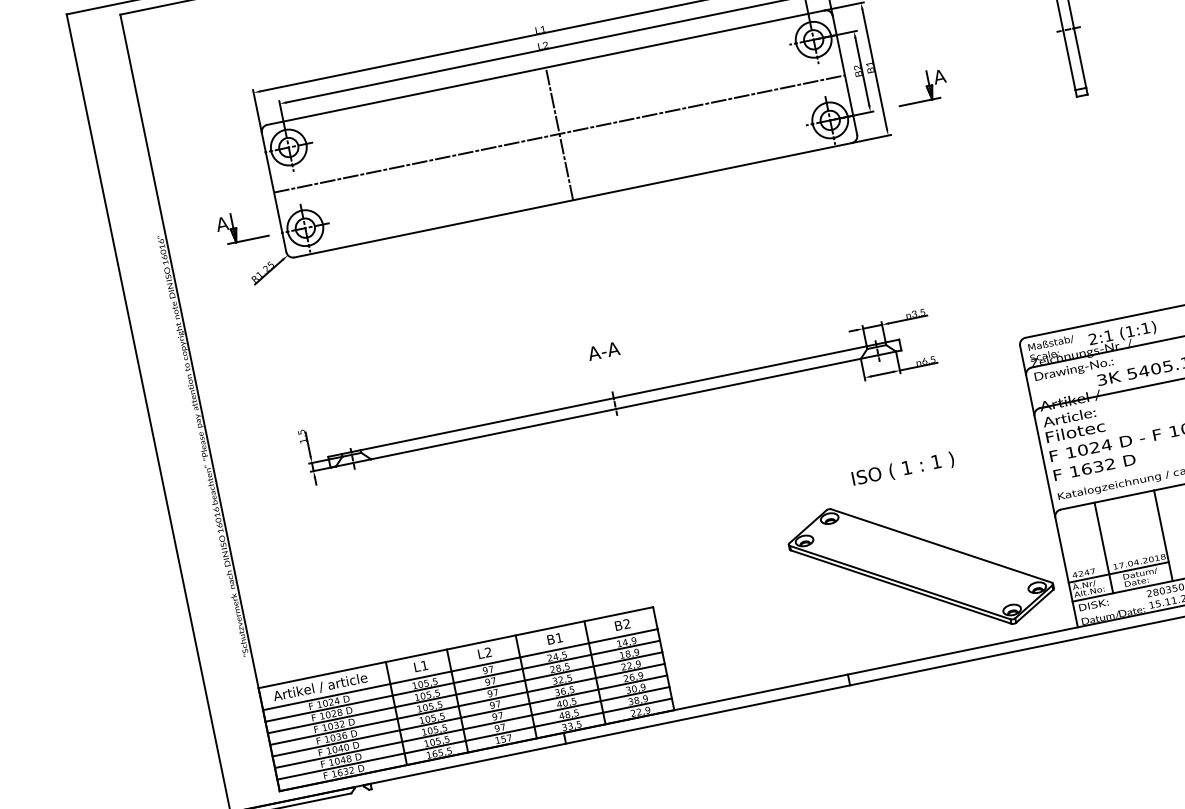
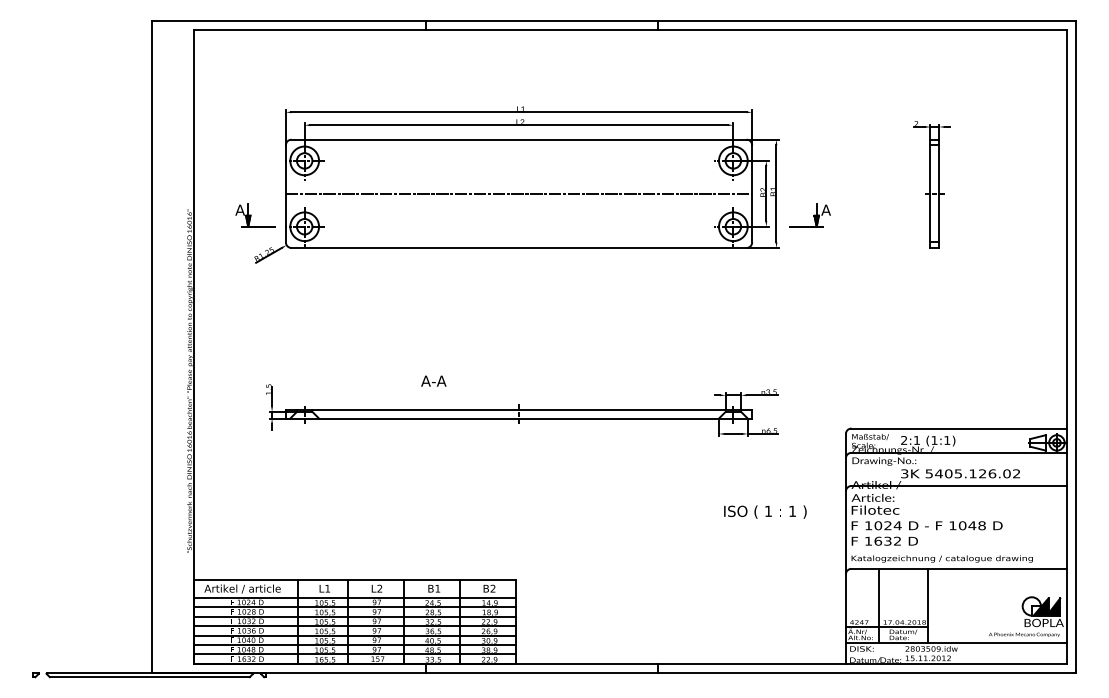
line: (560, 133) -> (519, 193), removed
text: (603, 350) -> (433, 380), moved
text: (903, 468) -> (765, 511), moved
part: (920, 565) -> (732, 590), removed

